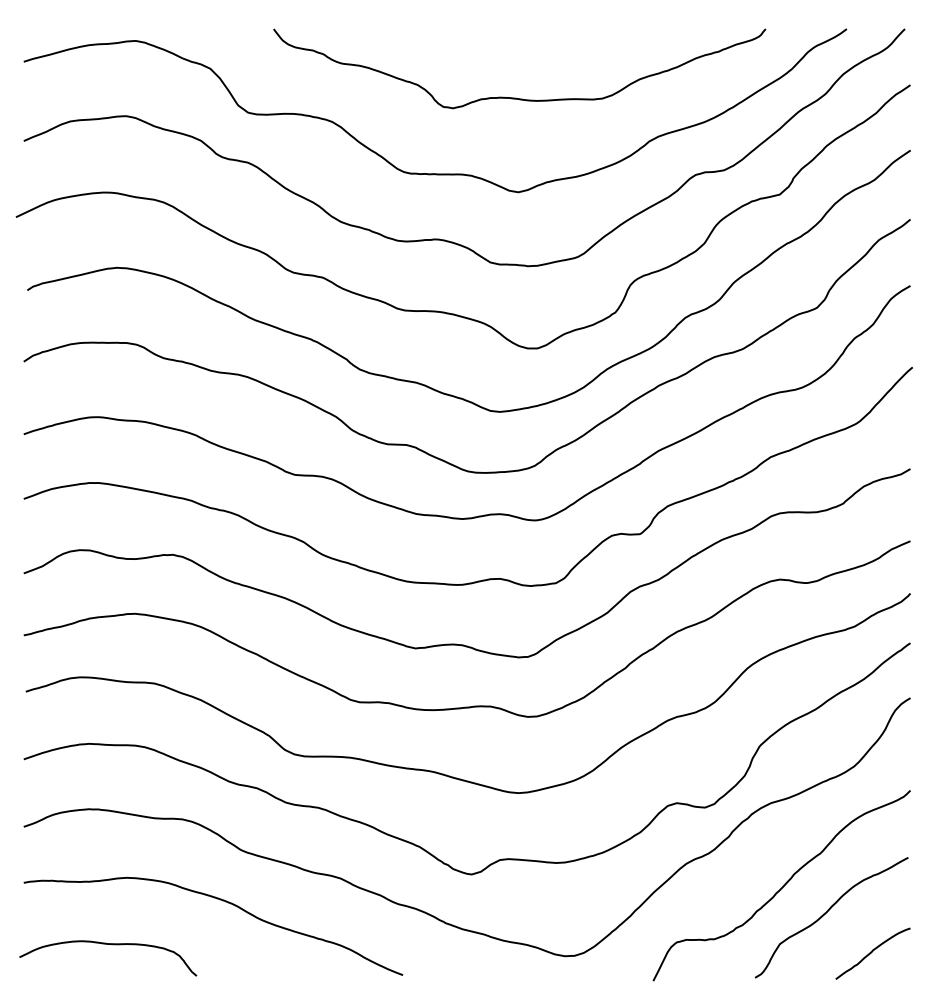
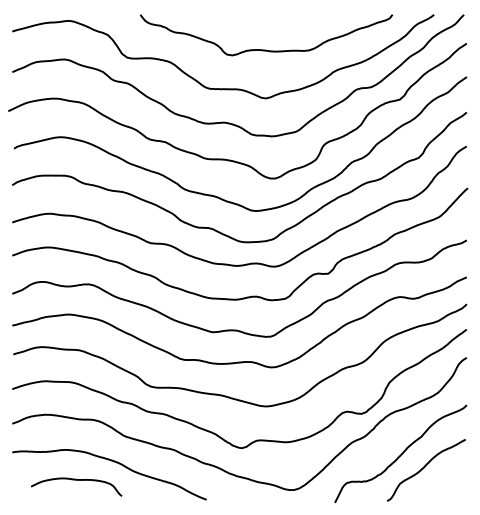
curve: (108, 945) -> (76, 480), moved
curve: (872, 953) -> (447, 488), removed

